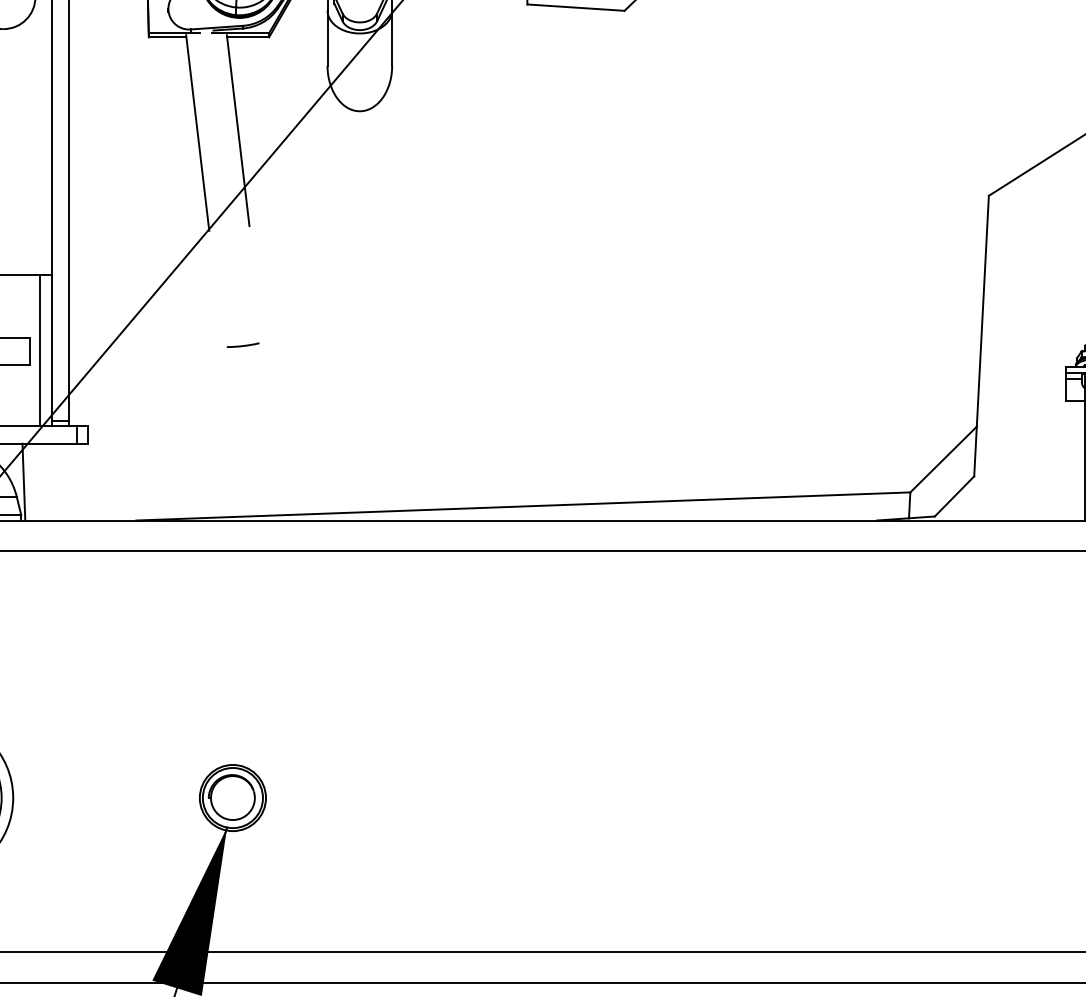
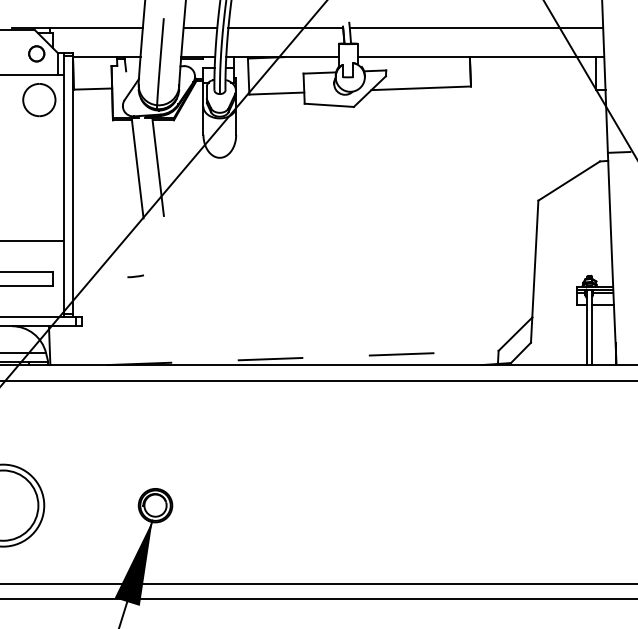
line: (242, 345) -> (135, 276), moved
line: (41, 349) -> (58, 278), removed
line: (525, 505) -> (303, 357), solid -> dashed

